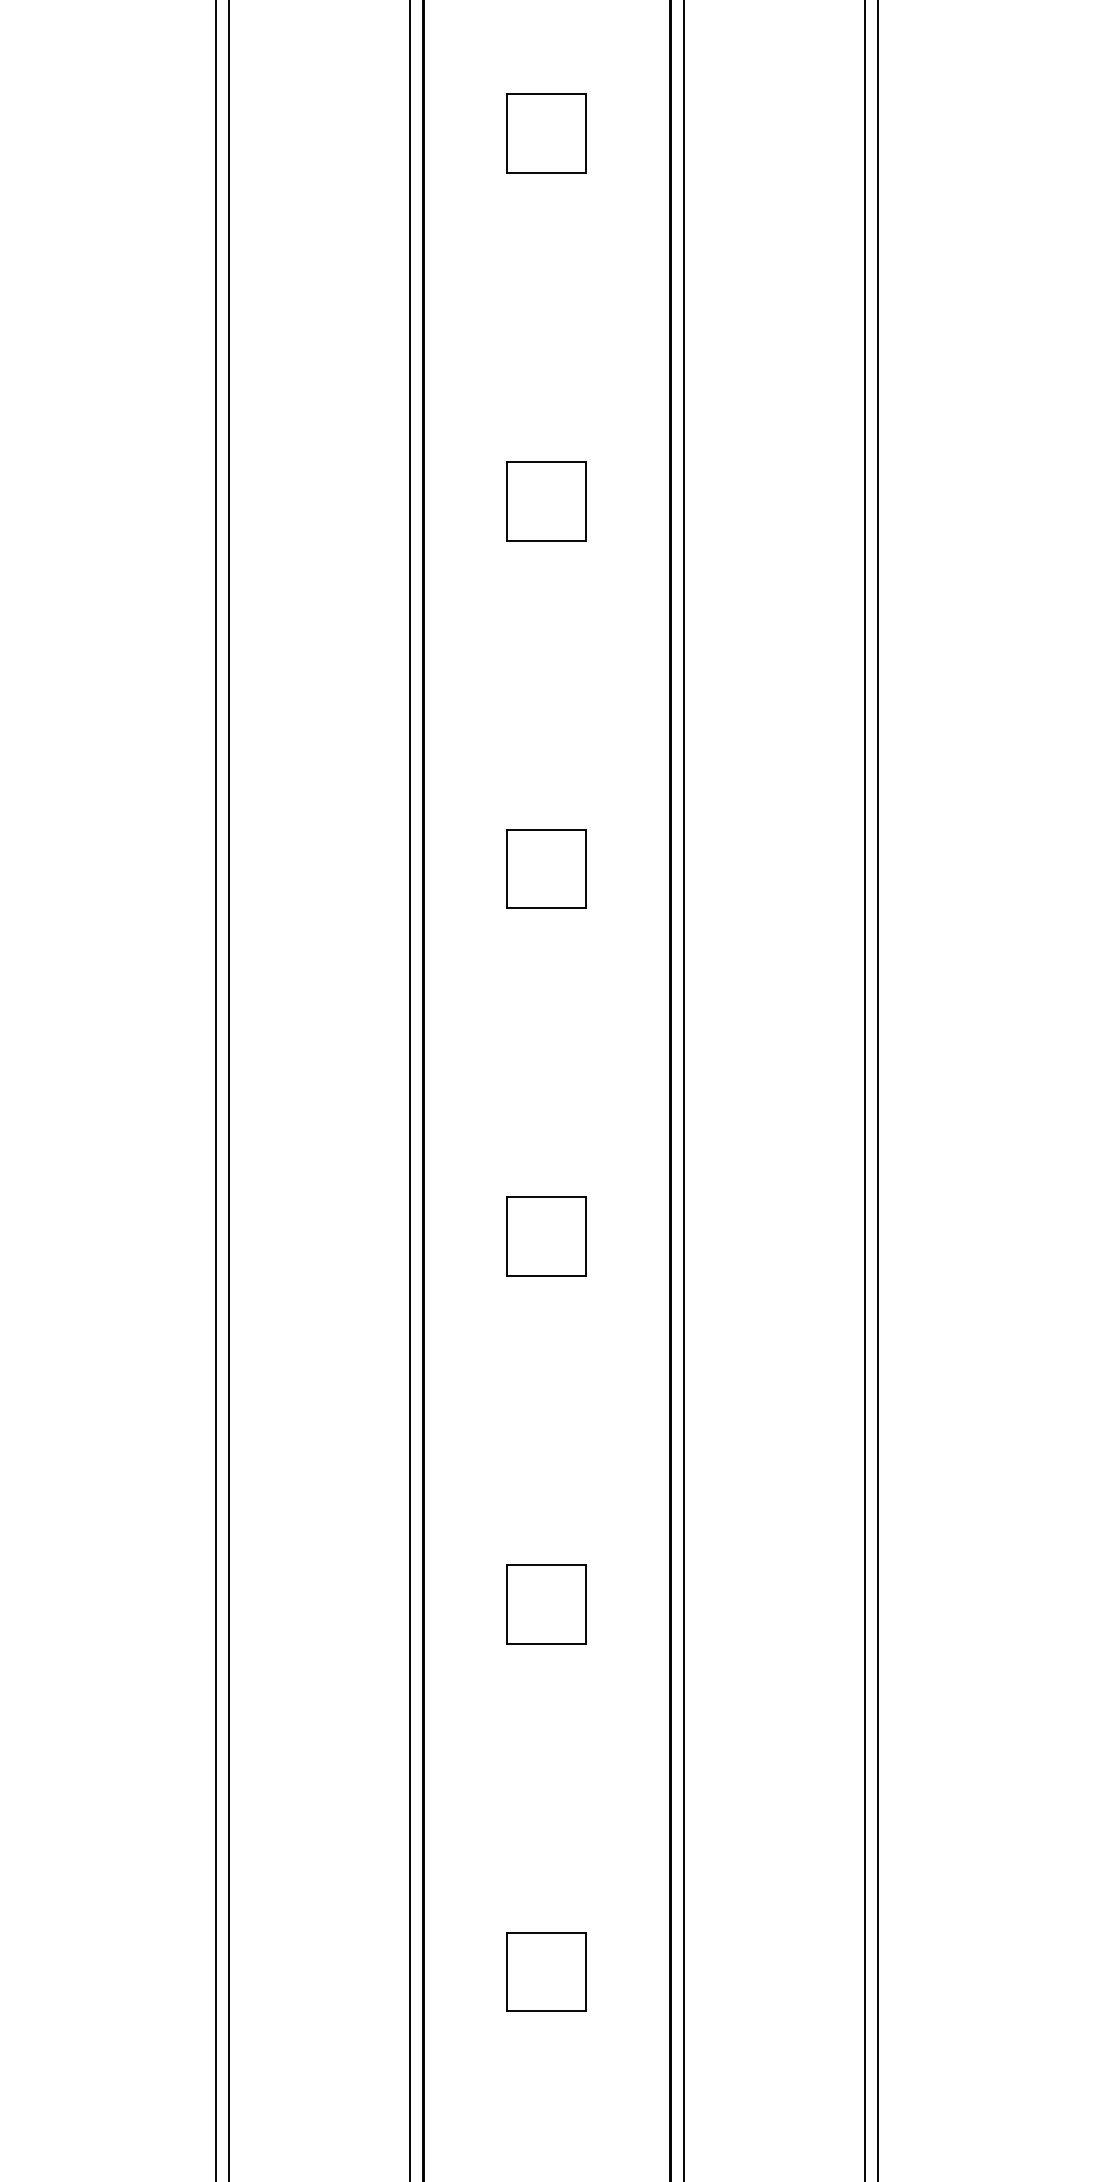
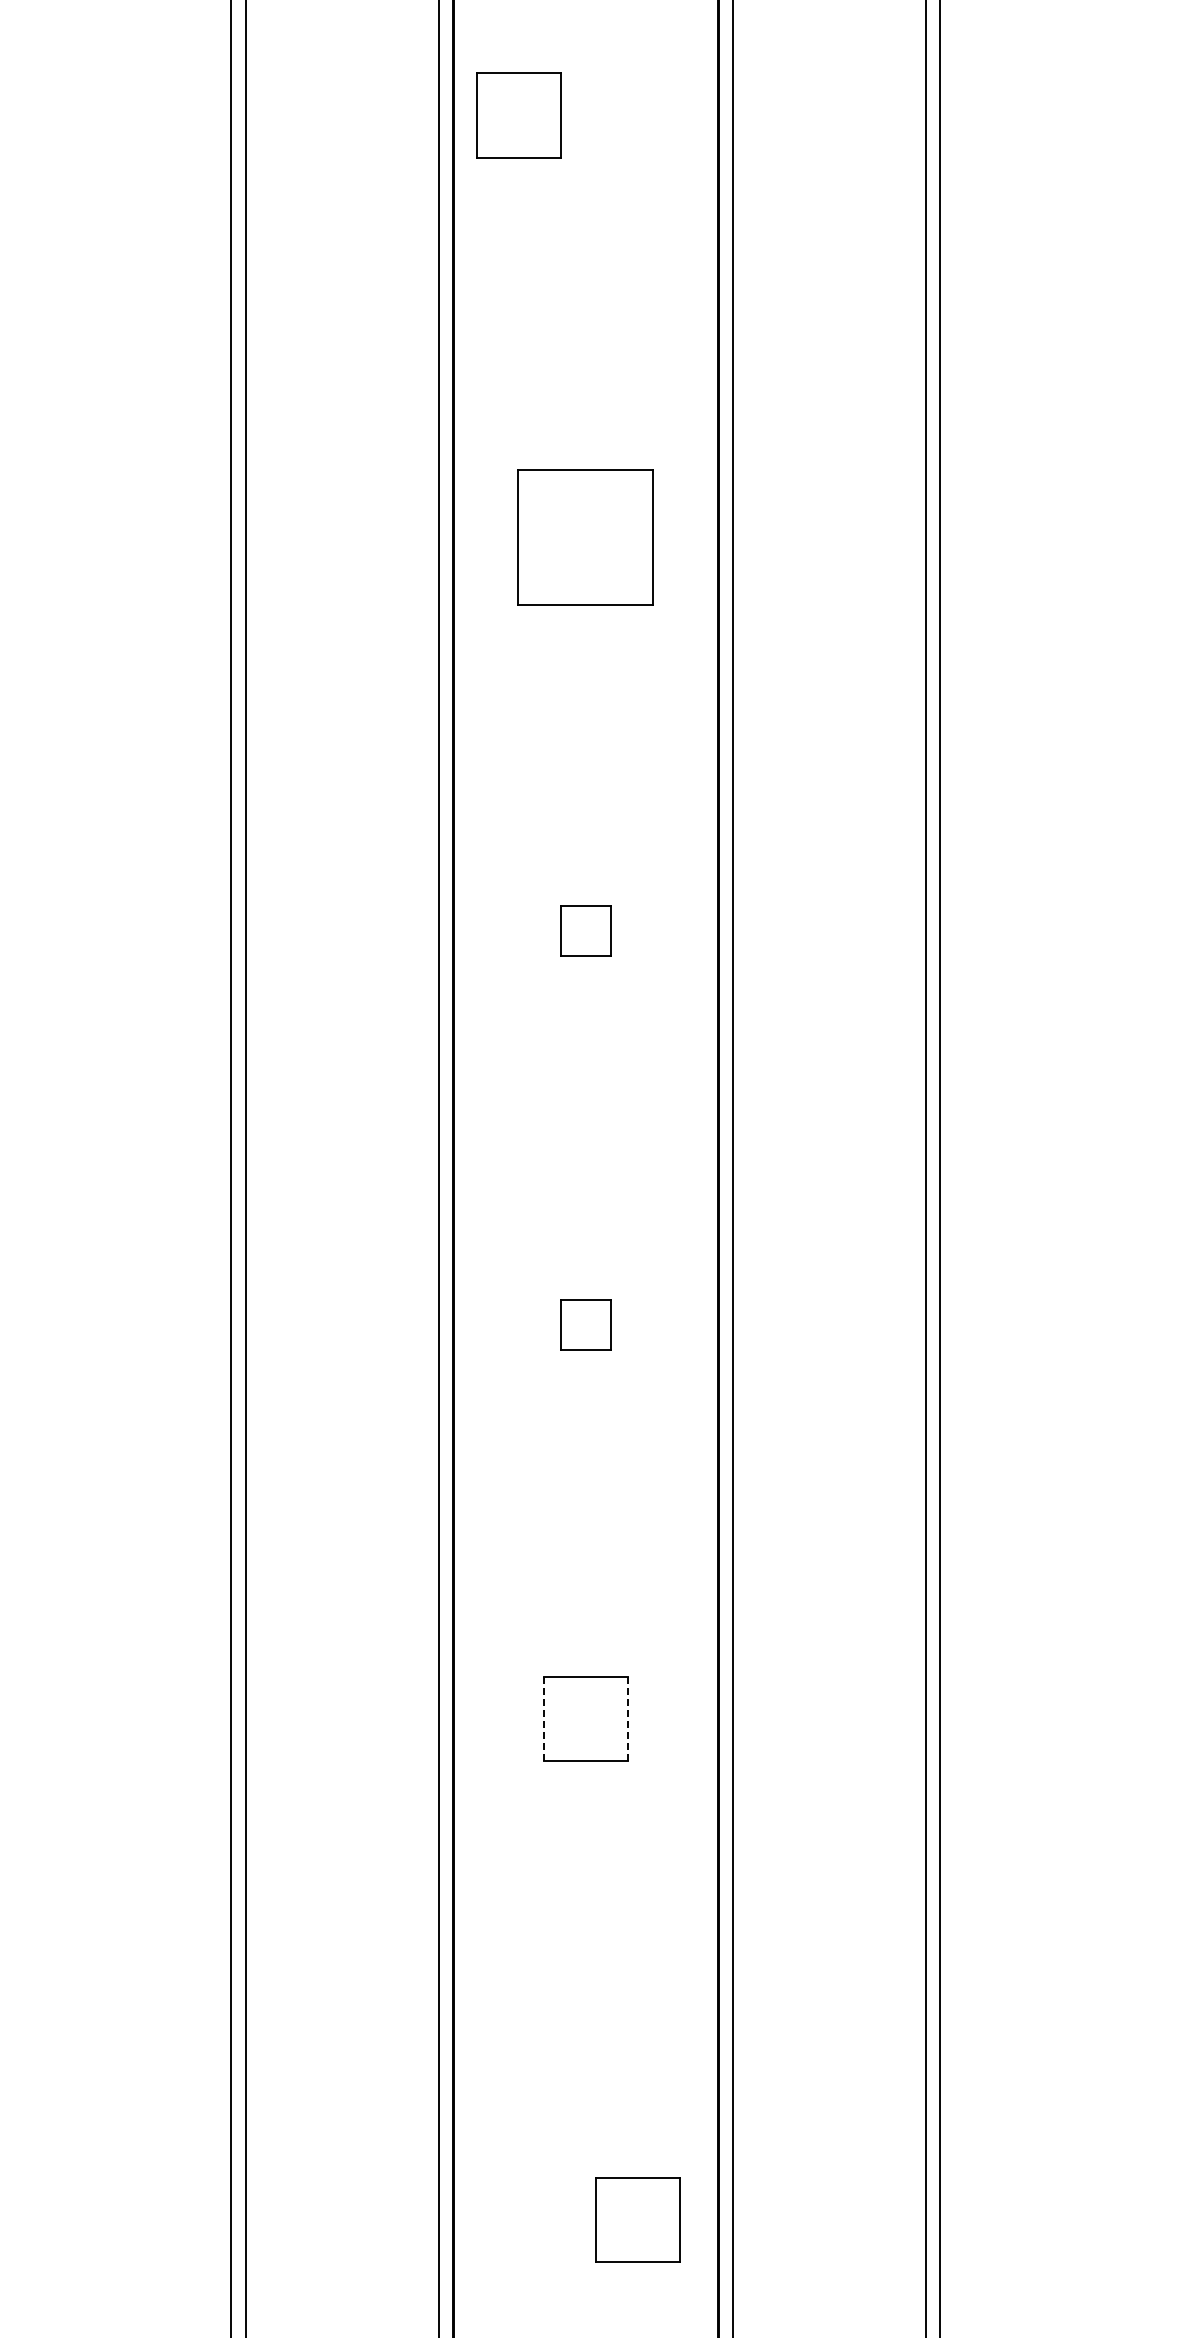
part: (546, 133) -> (518, 115), moved
part: (546, 500) -> (585, 536), size x1.6
part: (546, 868) -> (585, 930), size x0.6
part: (546, 1236) -> (585, 1324), size x0.6
line: (507, 1603) -> (543, 1718), solid -> dashed
line: (586, 1604) -> (628, 1719), solid -> dashed
part: (546, 1971) -> (637, 2219), moved

